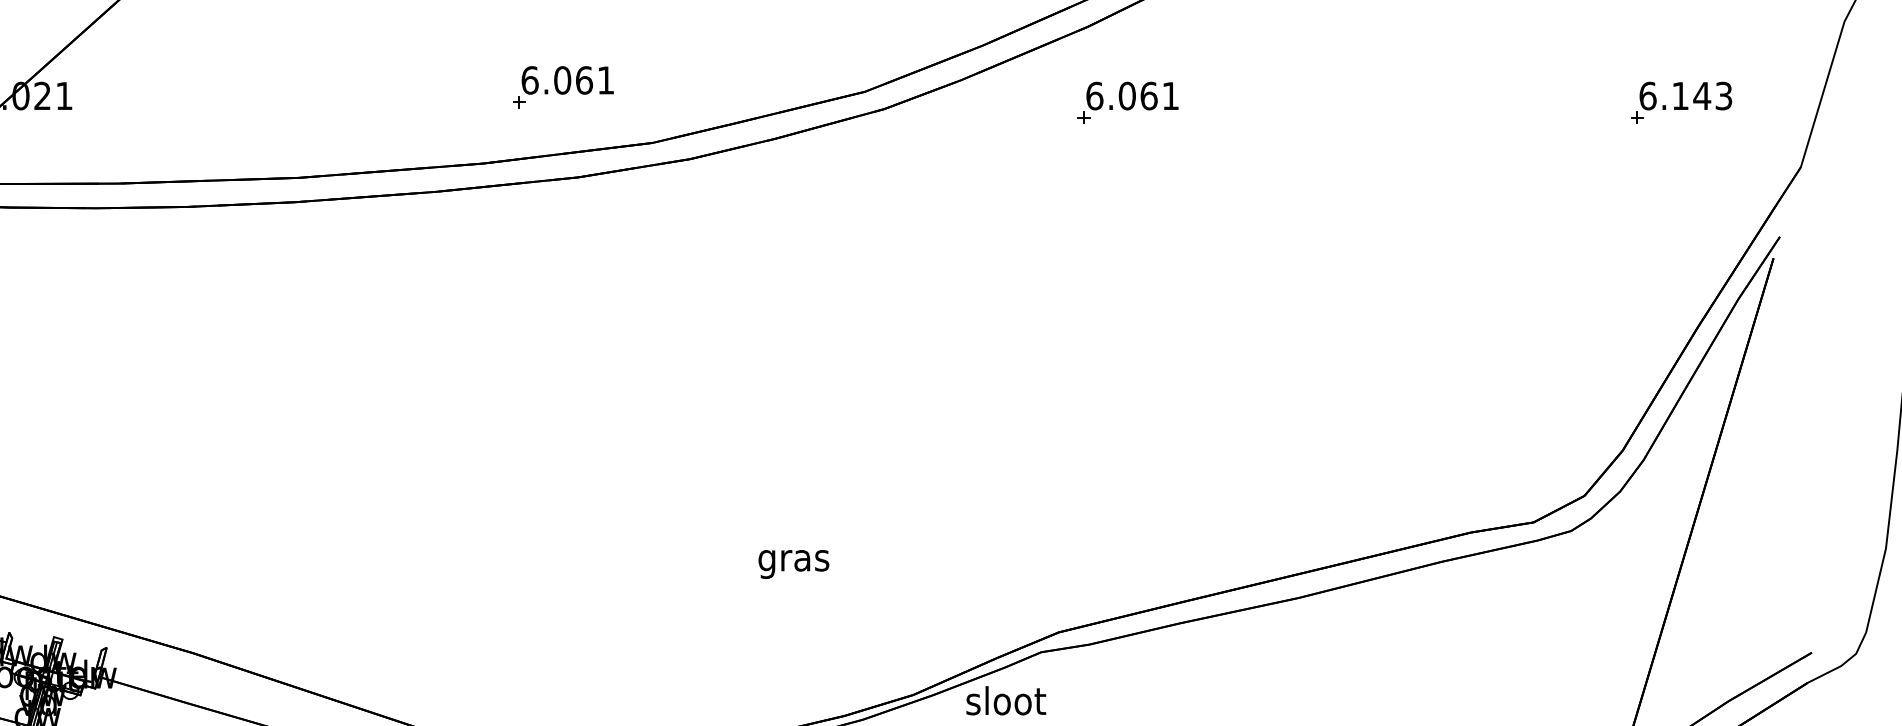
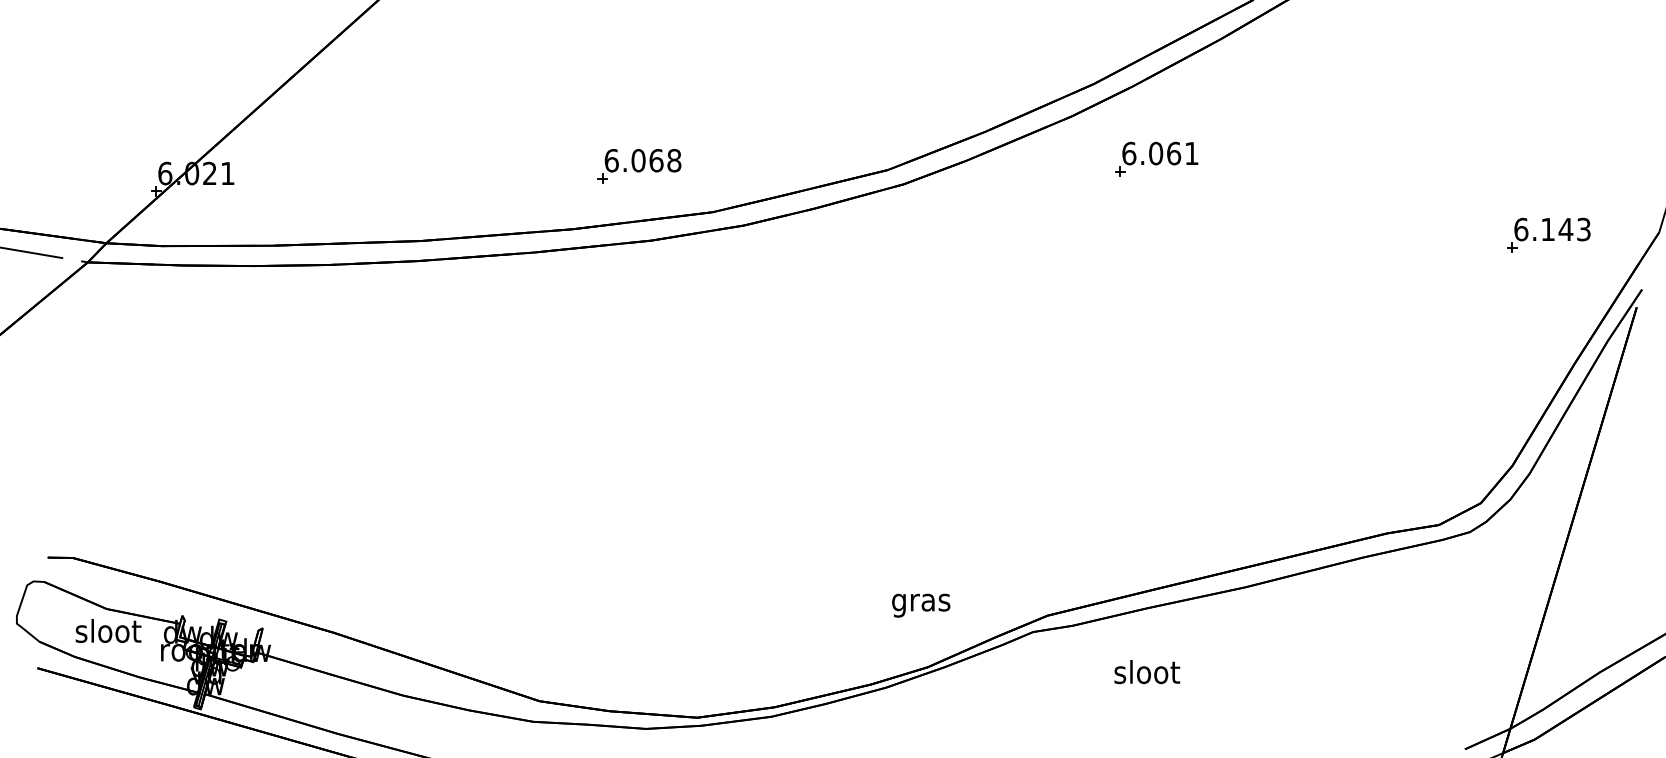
text: (606, 80) -> (674, 160), 6.061 -> 6.068
part: (1127, 102) -> (1156, 158), moved
part: (1681, 102) -> (1548, 234), moved
text: (794, 564) -> (921, 605), moved
text: (1006, 701) -> (1147, 672), moved

